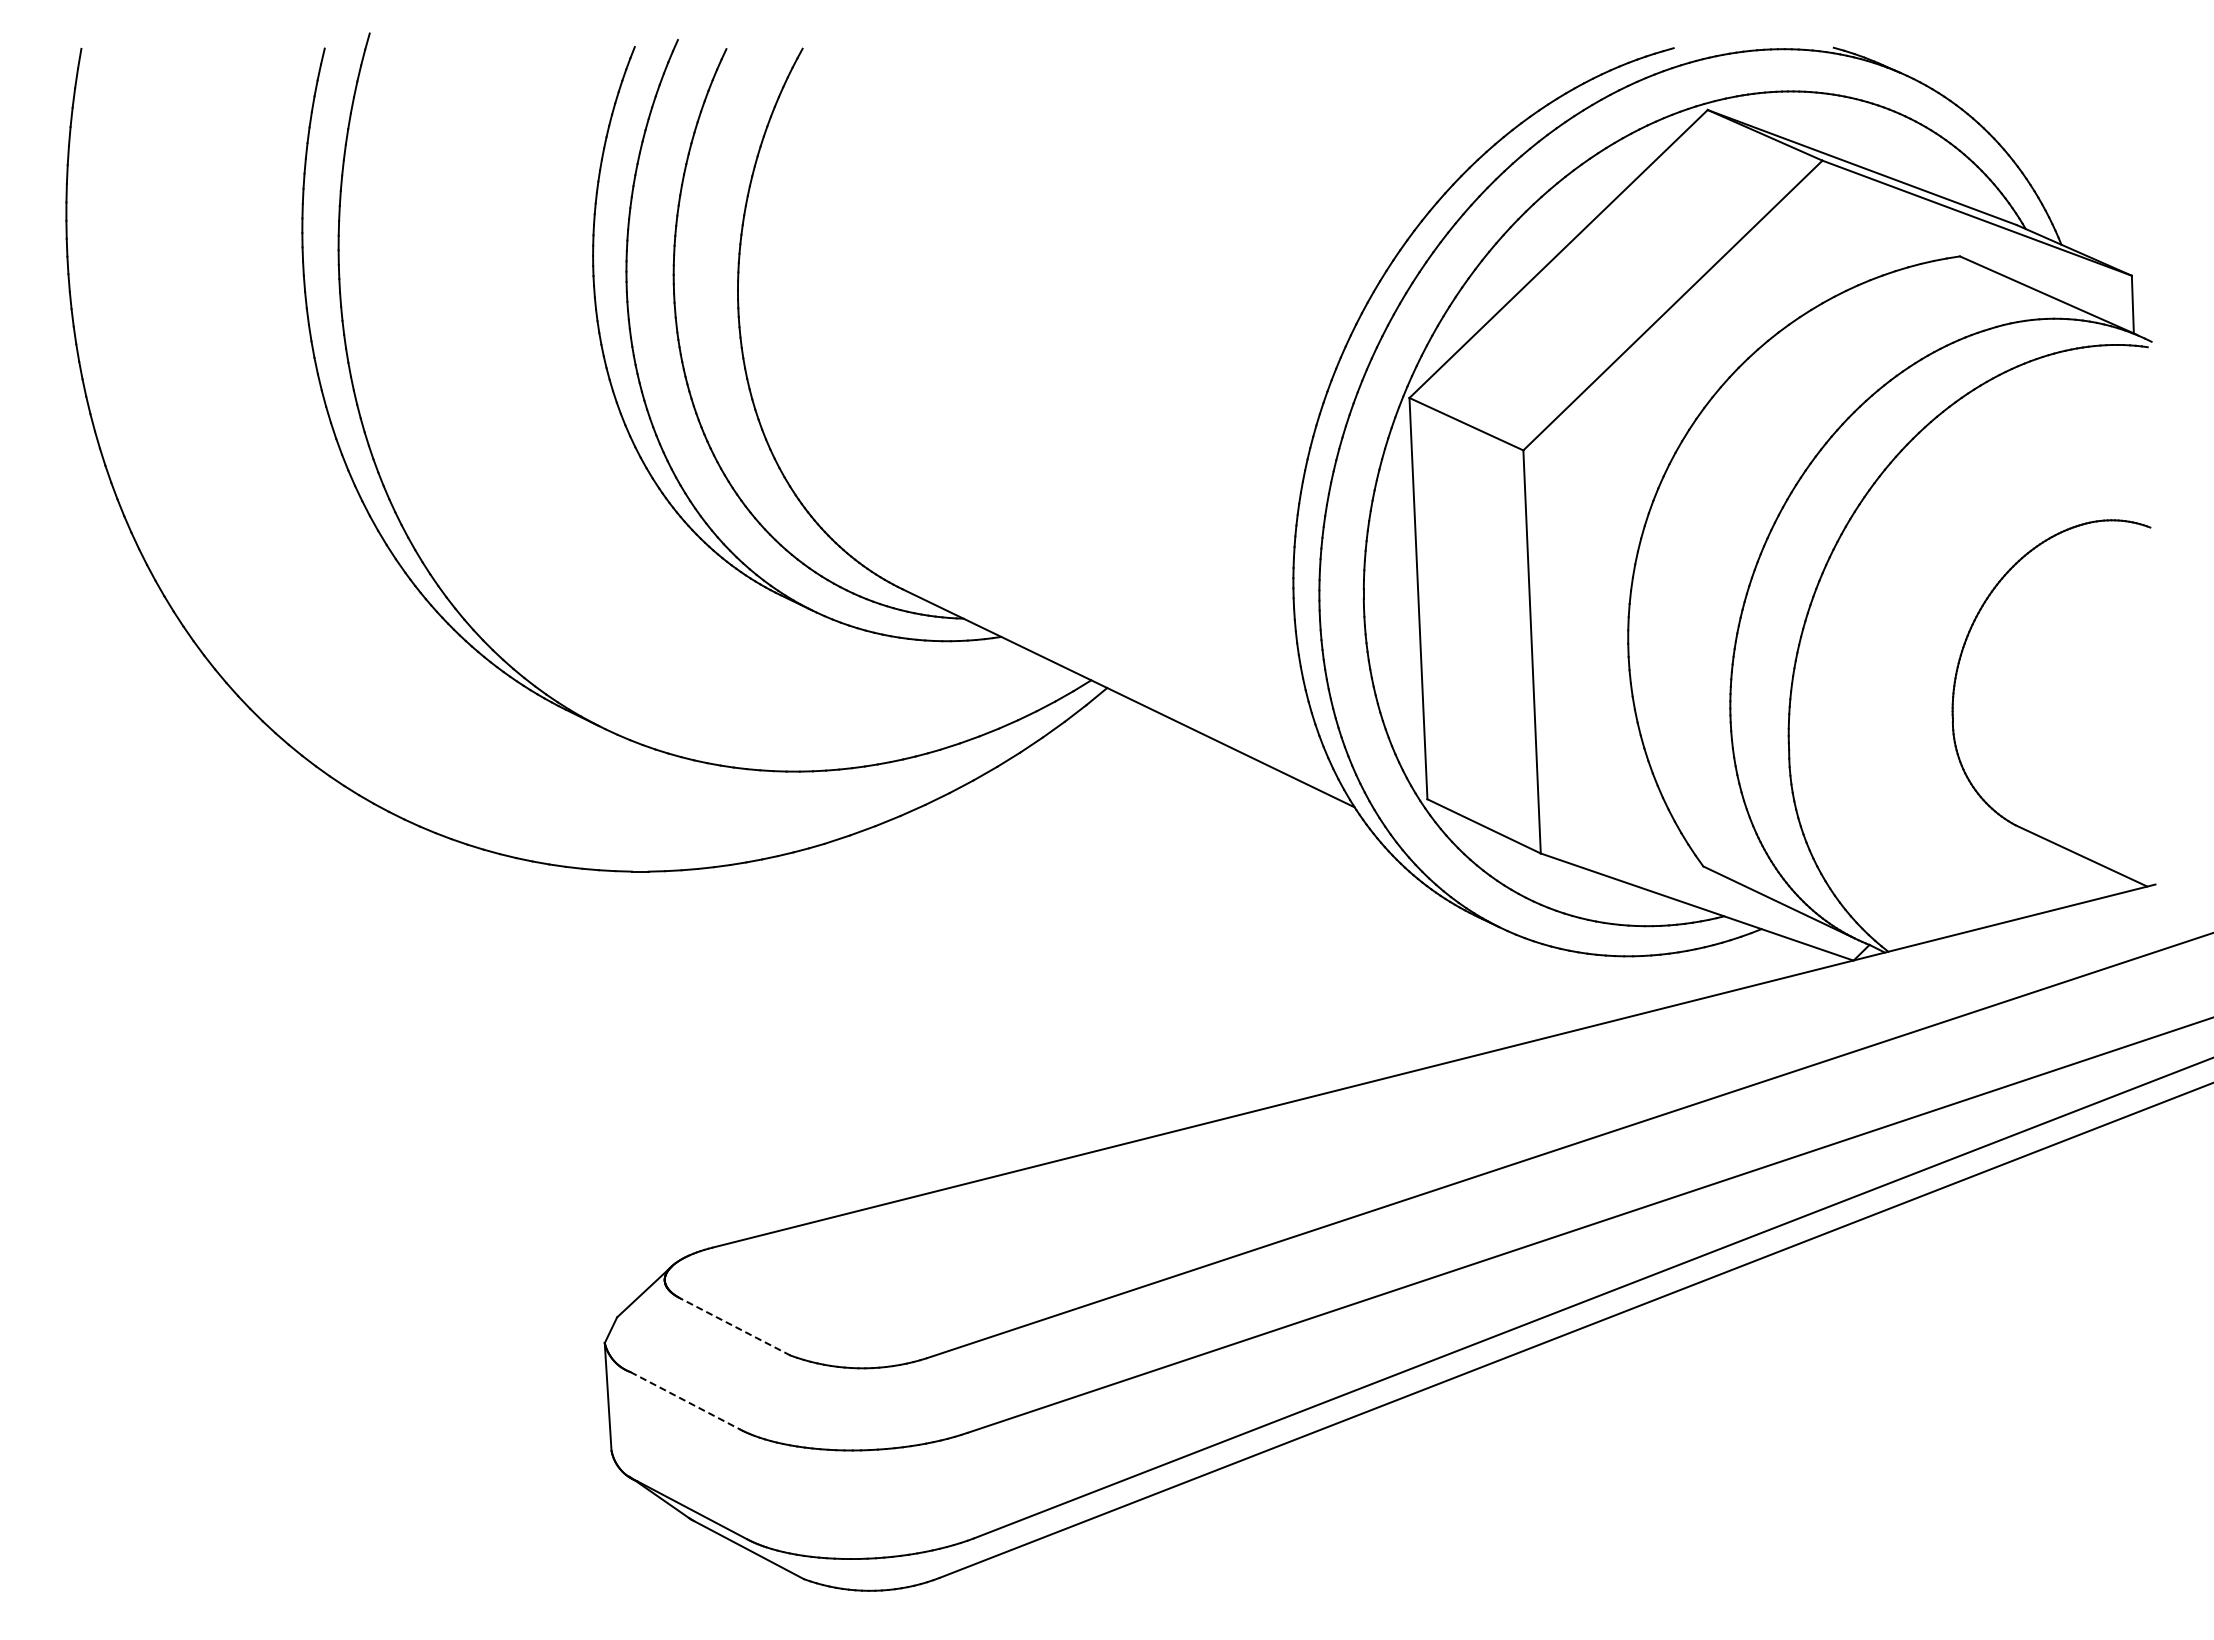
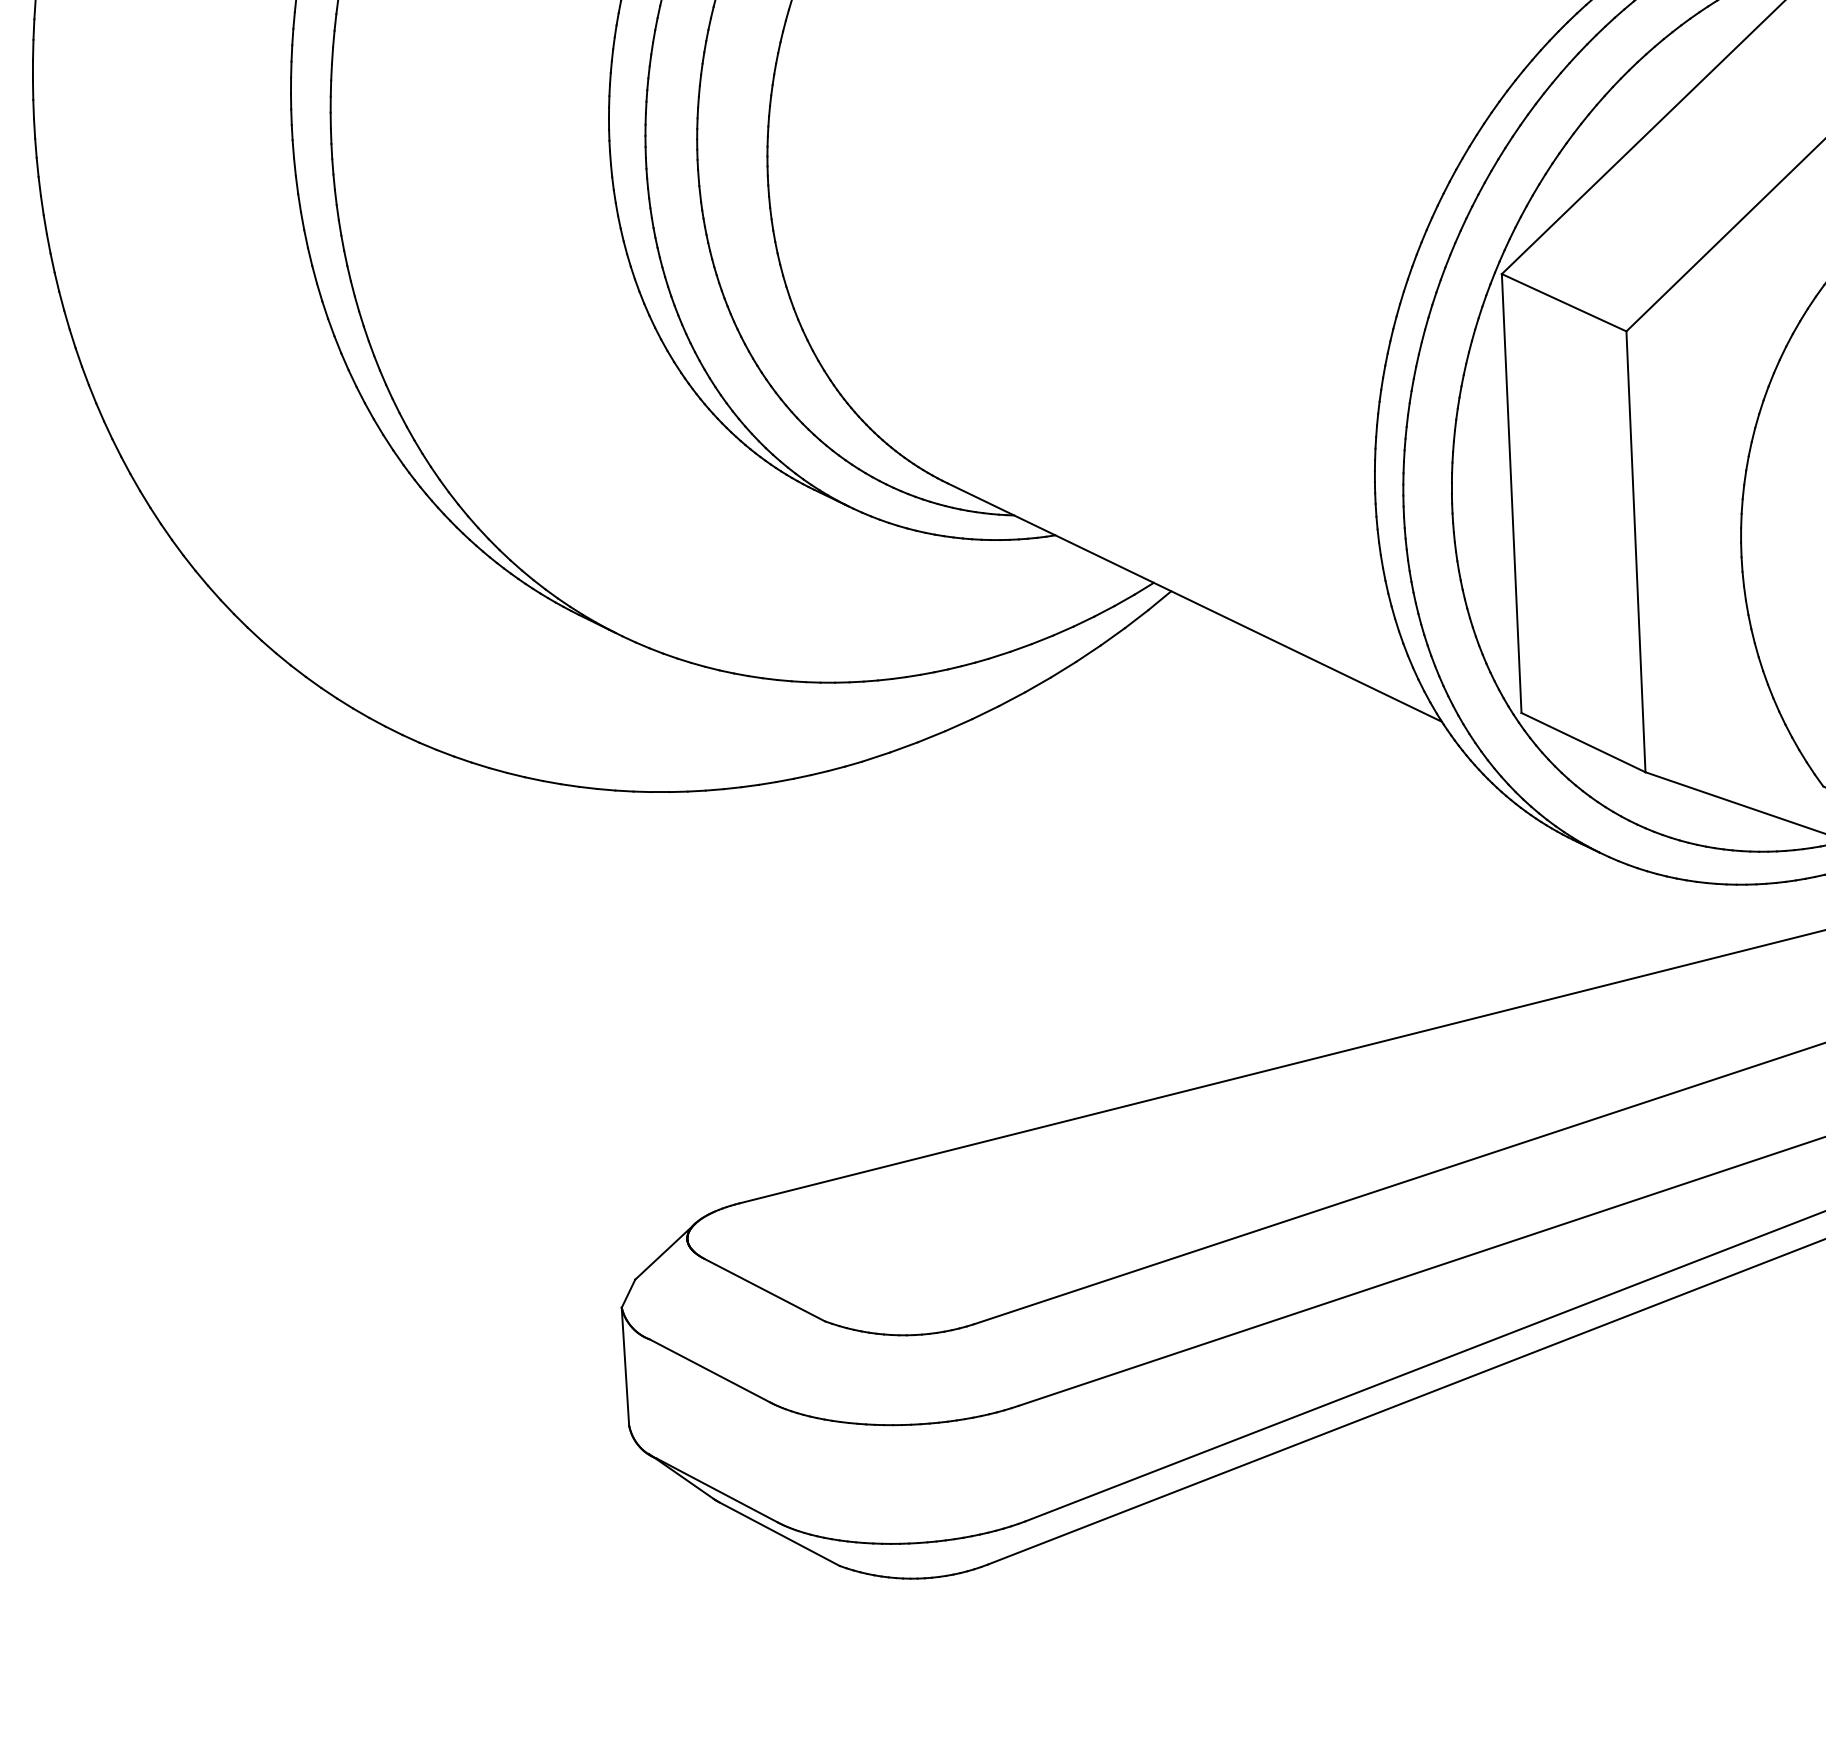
line: (735, 1326) -> (764, 1289), dashed -> solid
line: (685, 1401) -> (710, 1371), dashed -> solid

